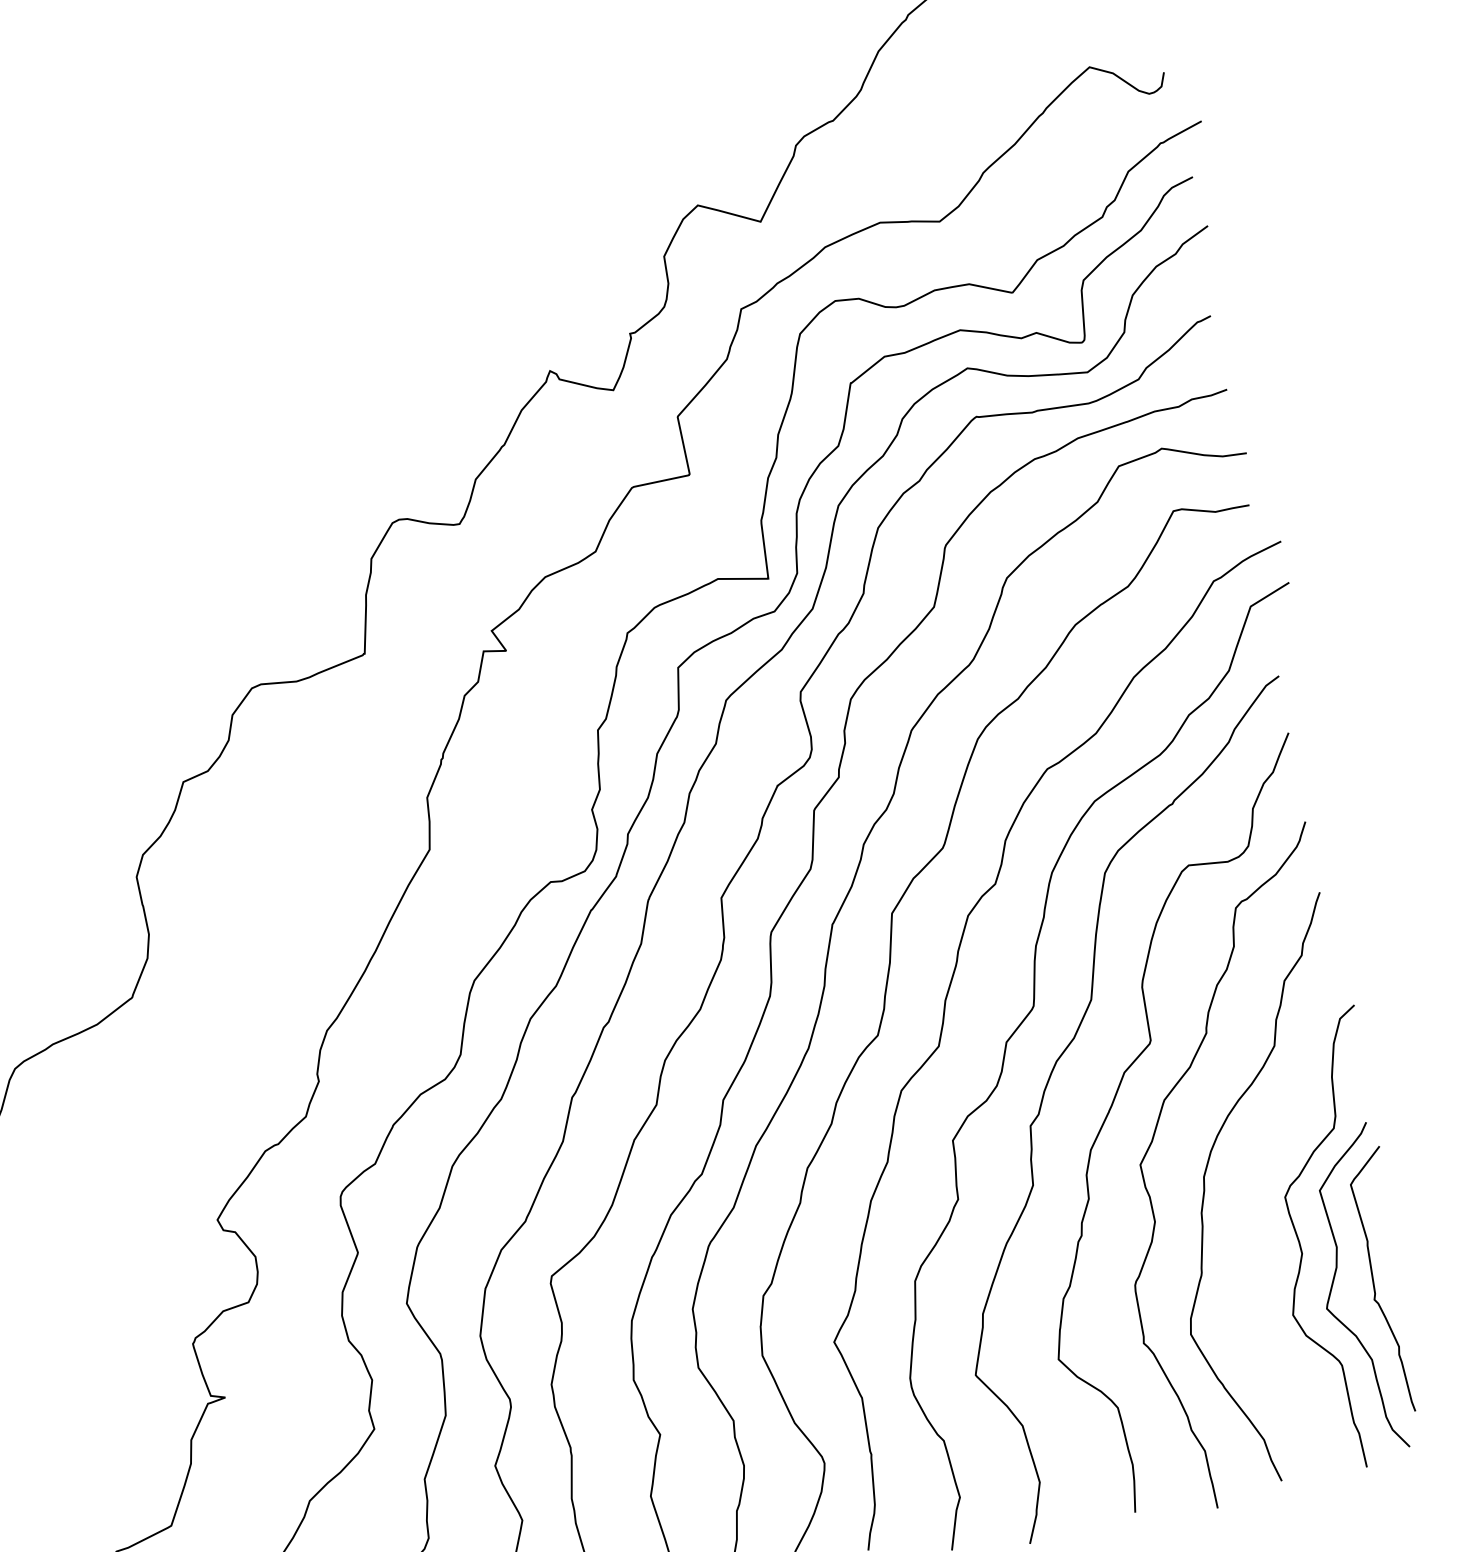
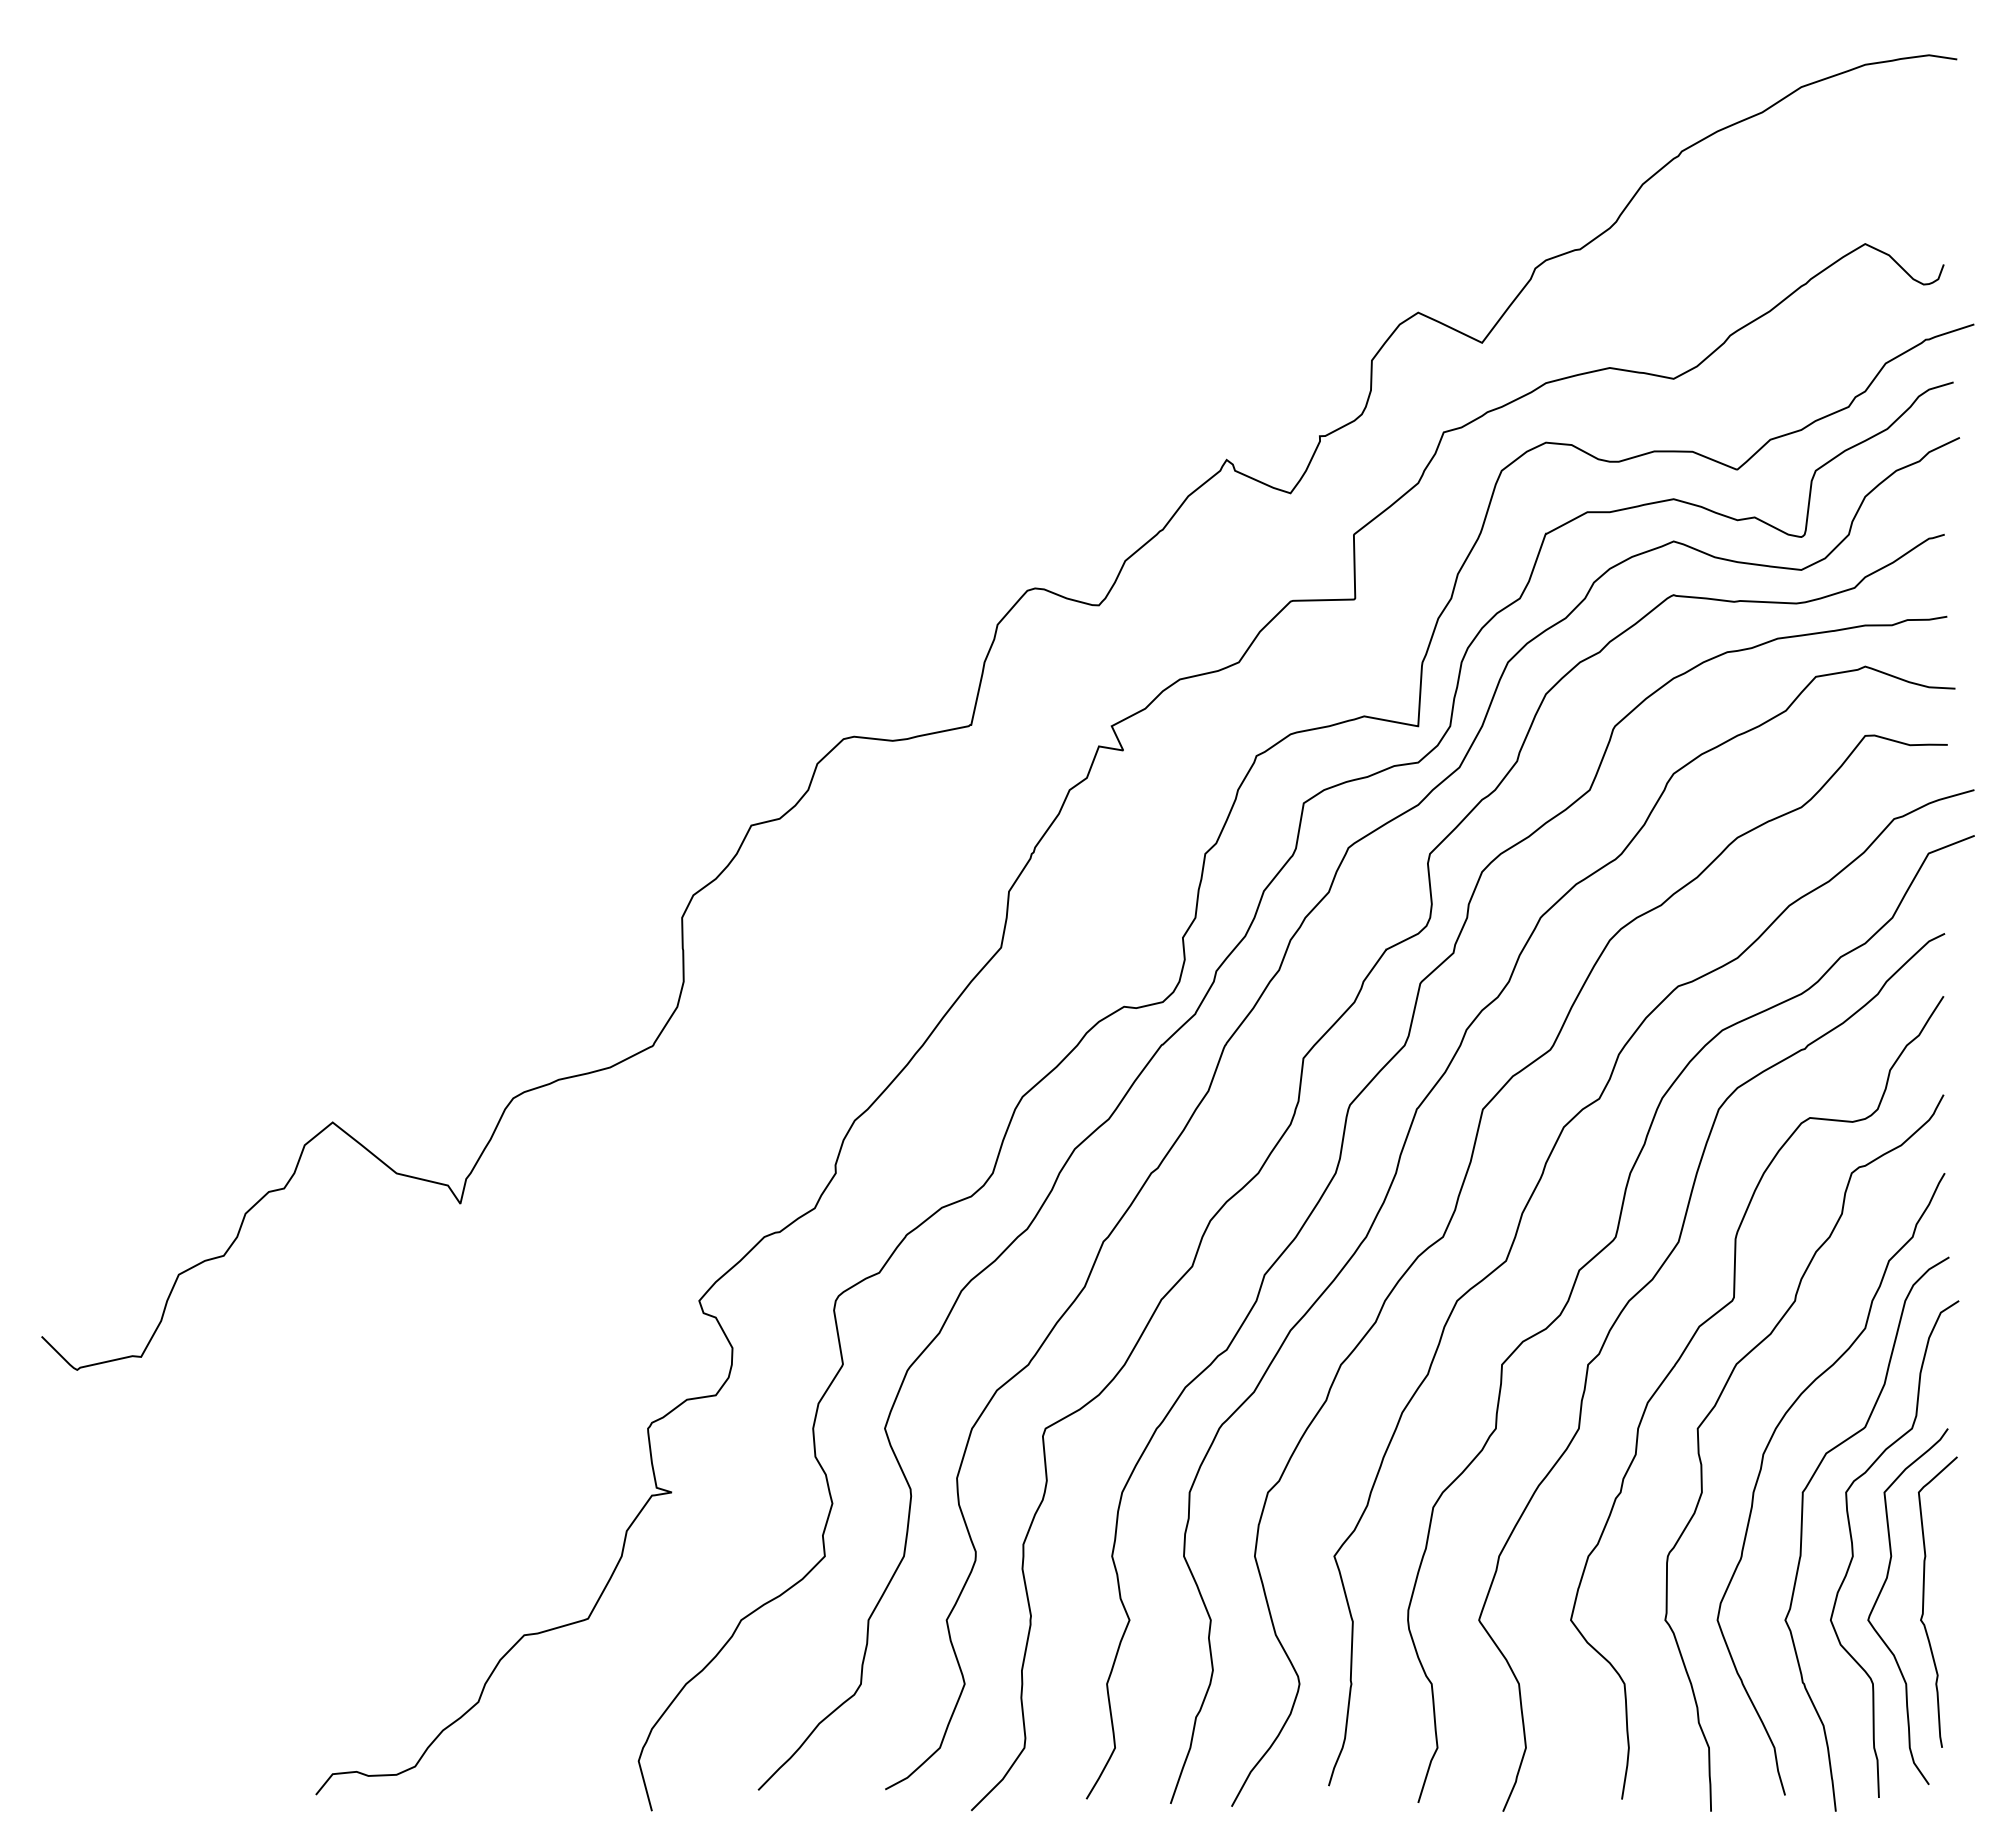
curve: (1252, 1241) -> (1802, 1533), added

